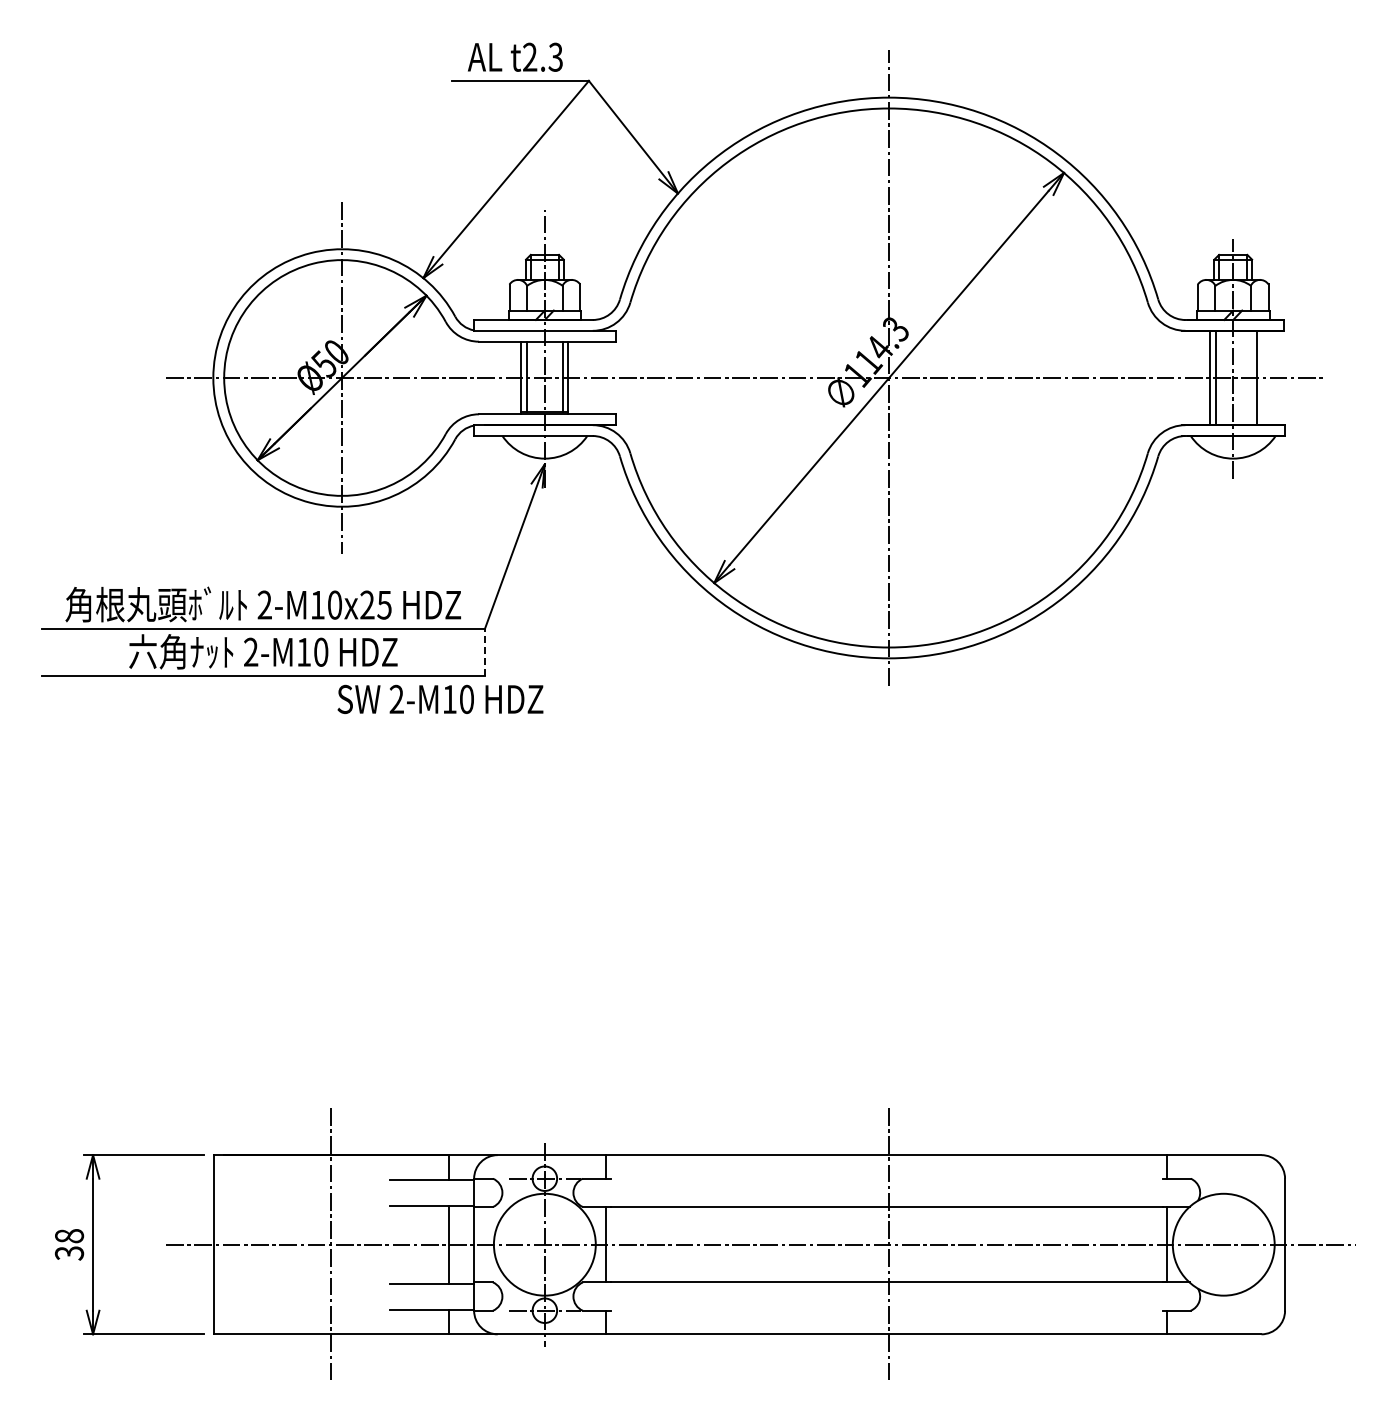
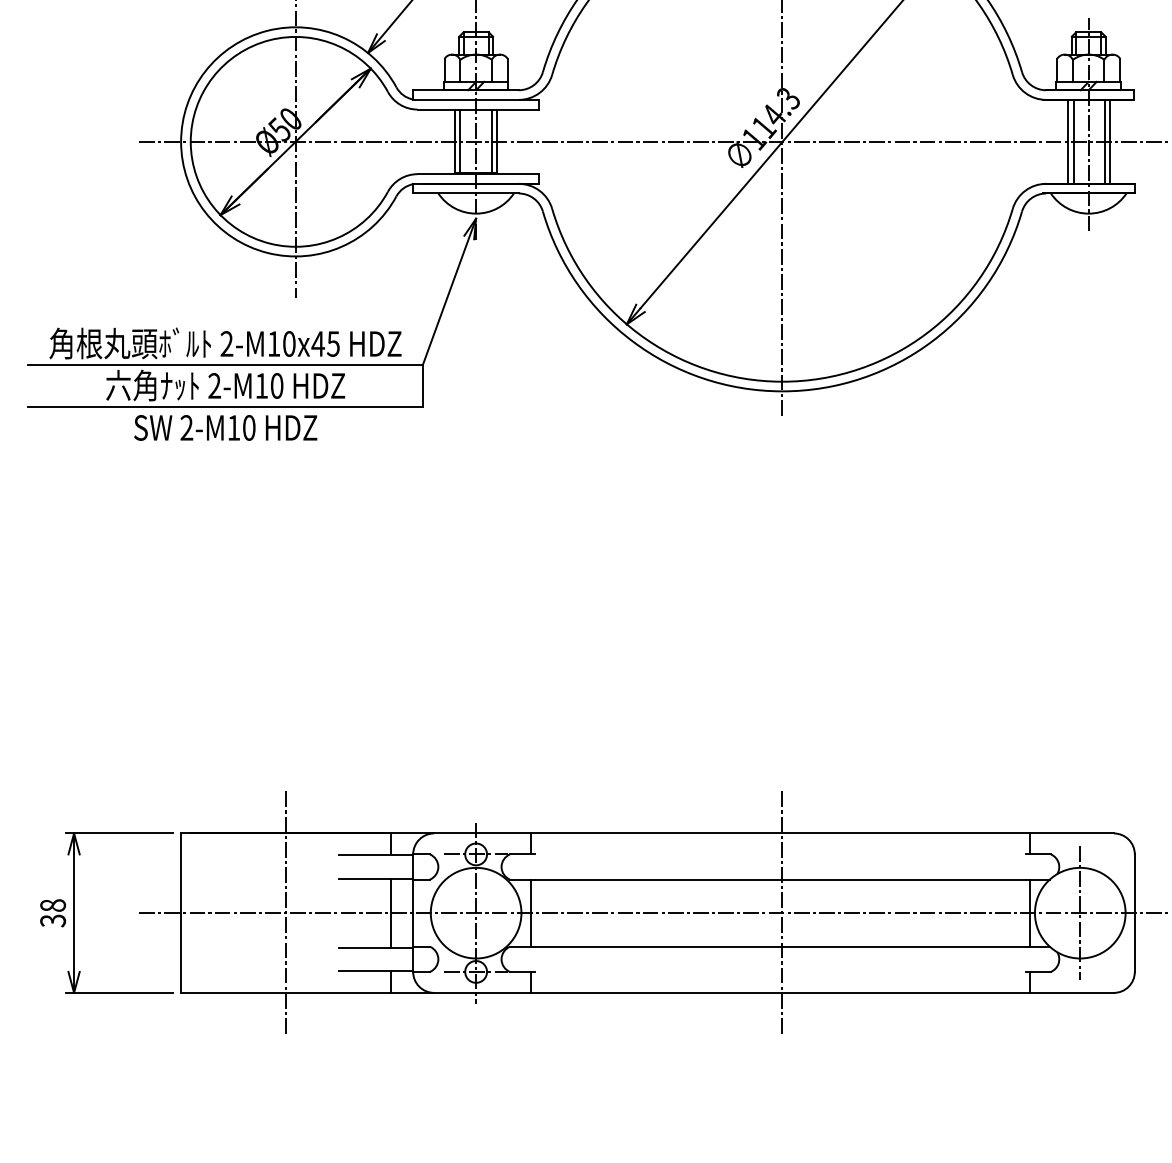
line: (1251, 377) -> (1104, 141), added
text: (367, 604) -> (318, 343), 2-M10x25 -> 2-M10x45
line: (485, 652) -> (423, 386), dashed -> solid
text: (440, 698) -> (225, 427), moved
line: (1223, 1244) -> (1080, 912), added

